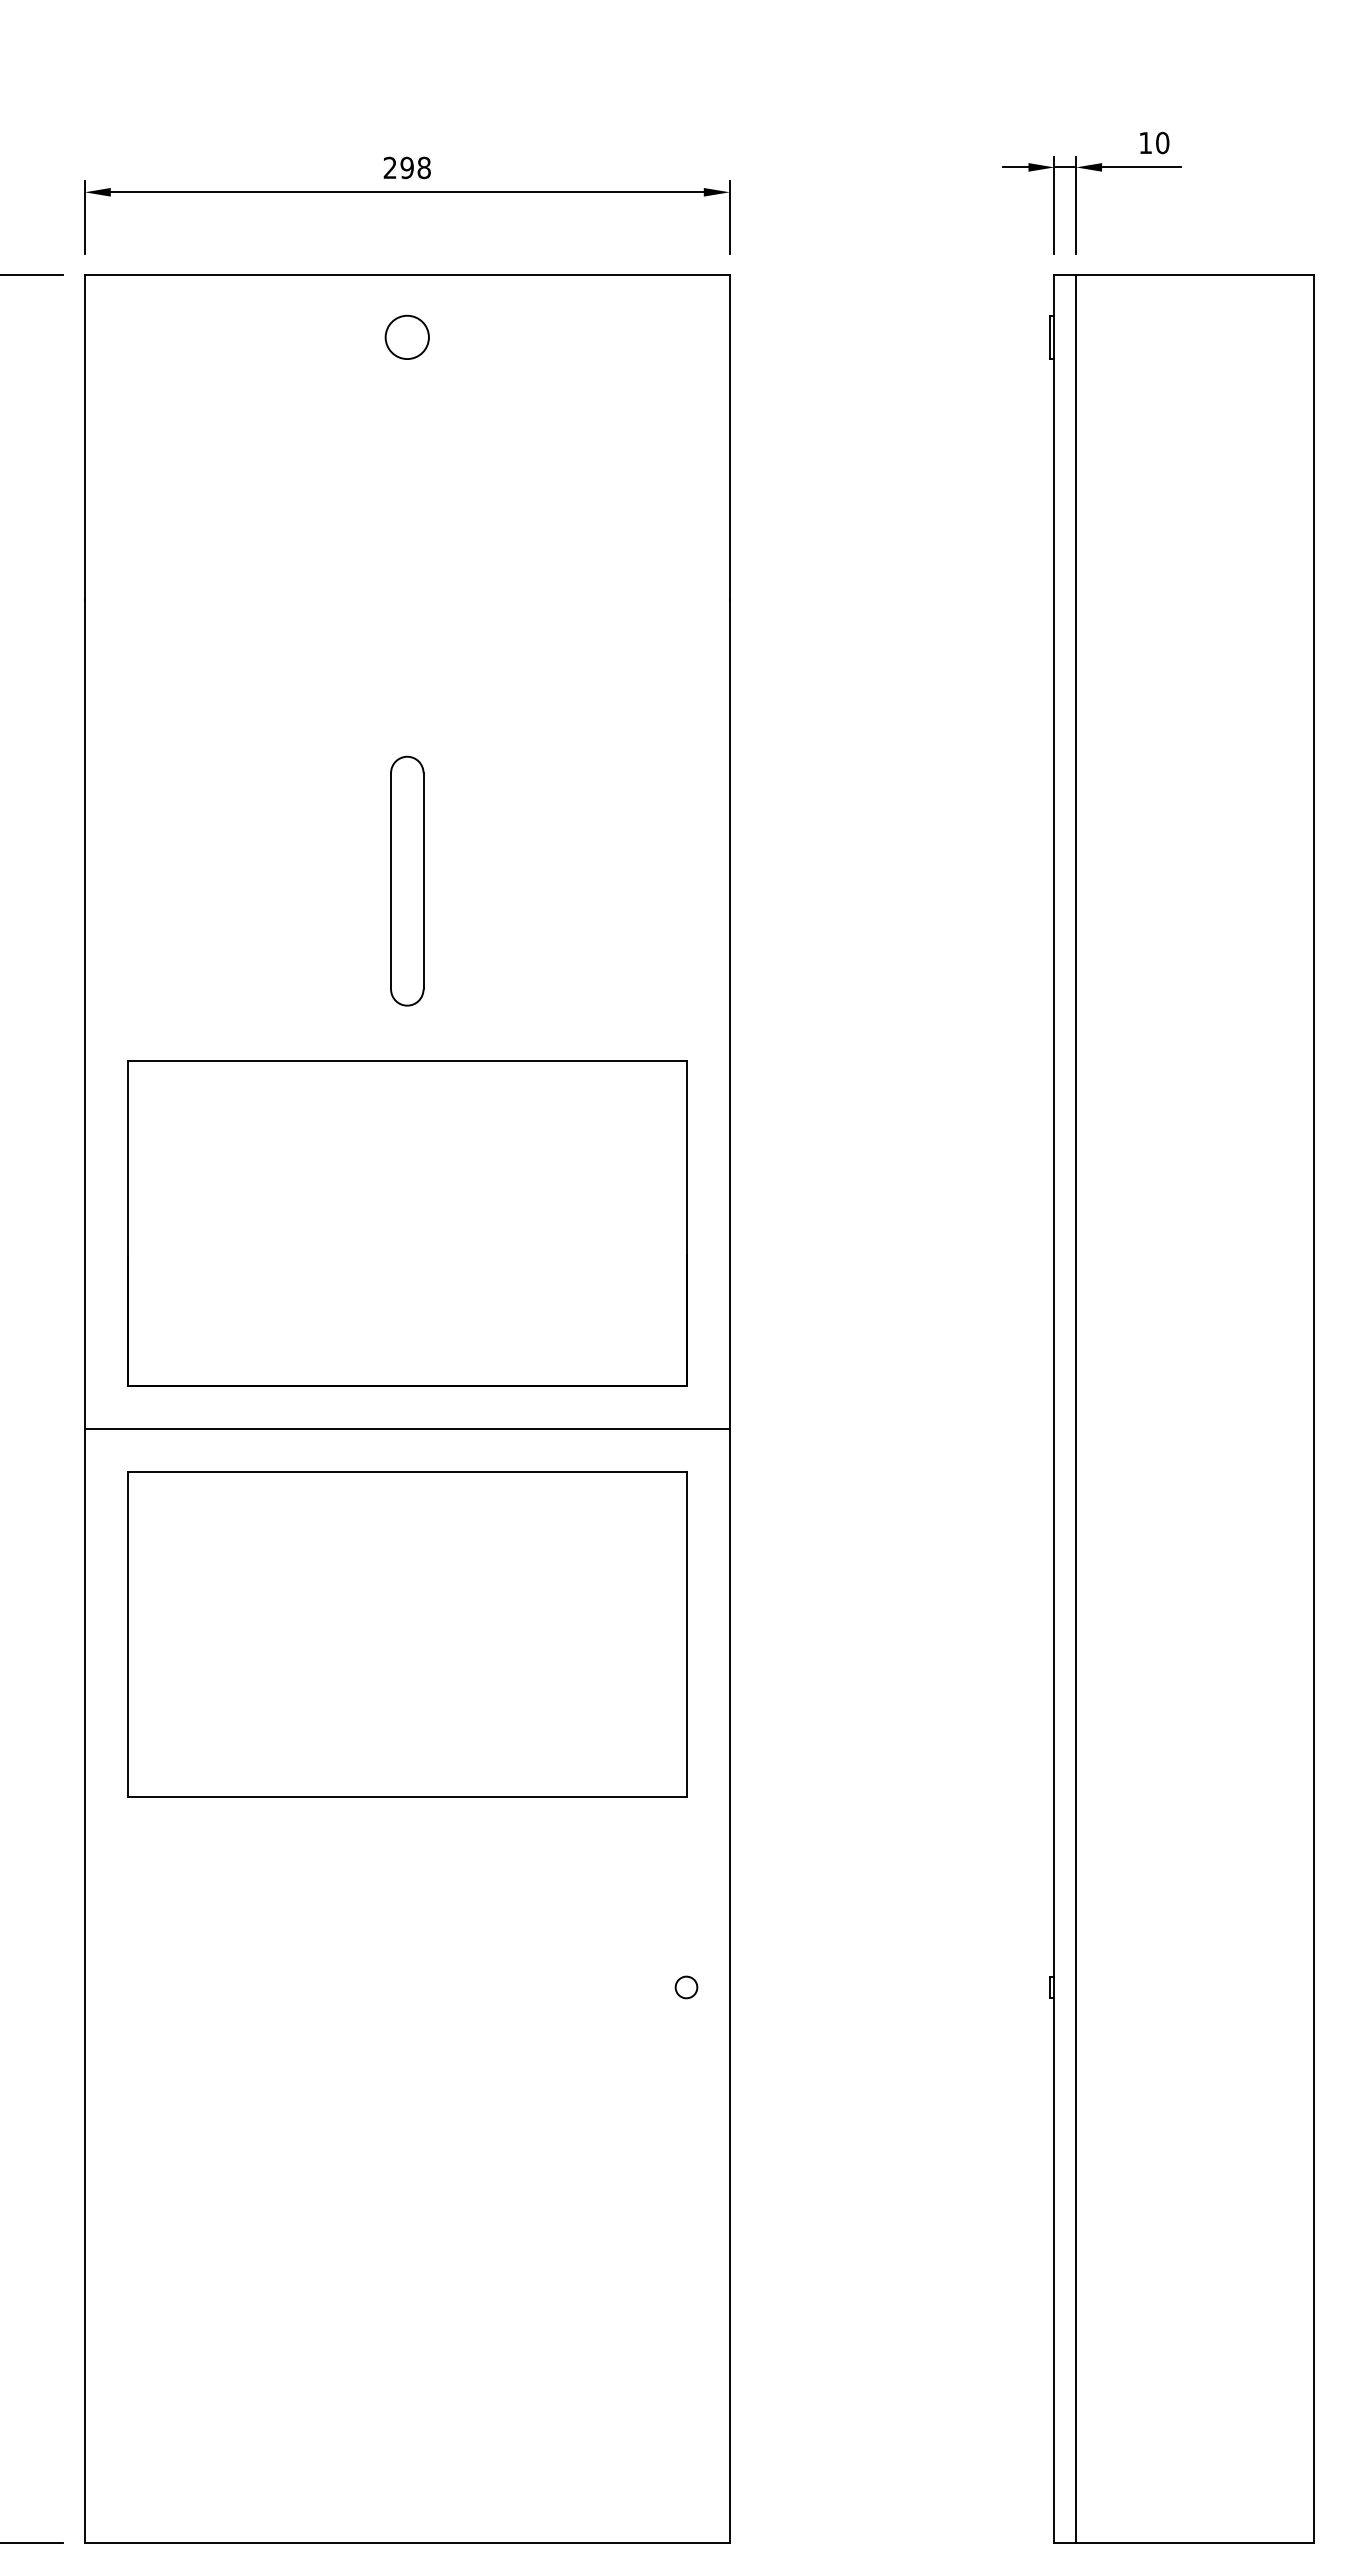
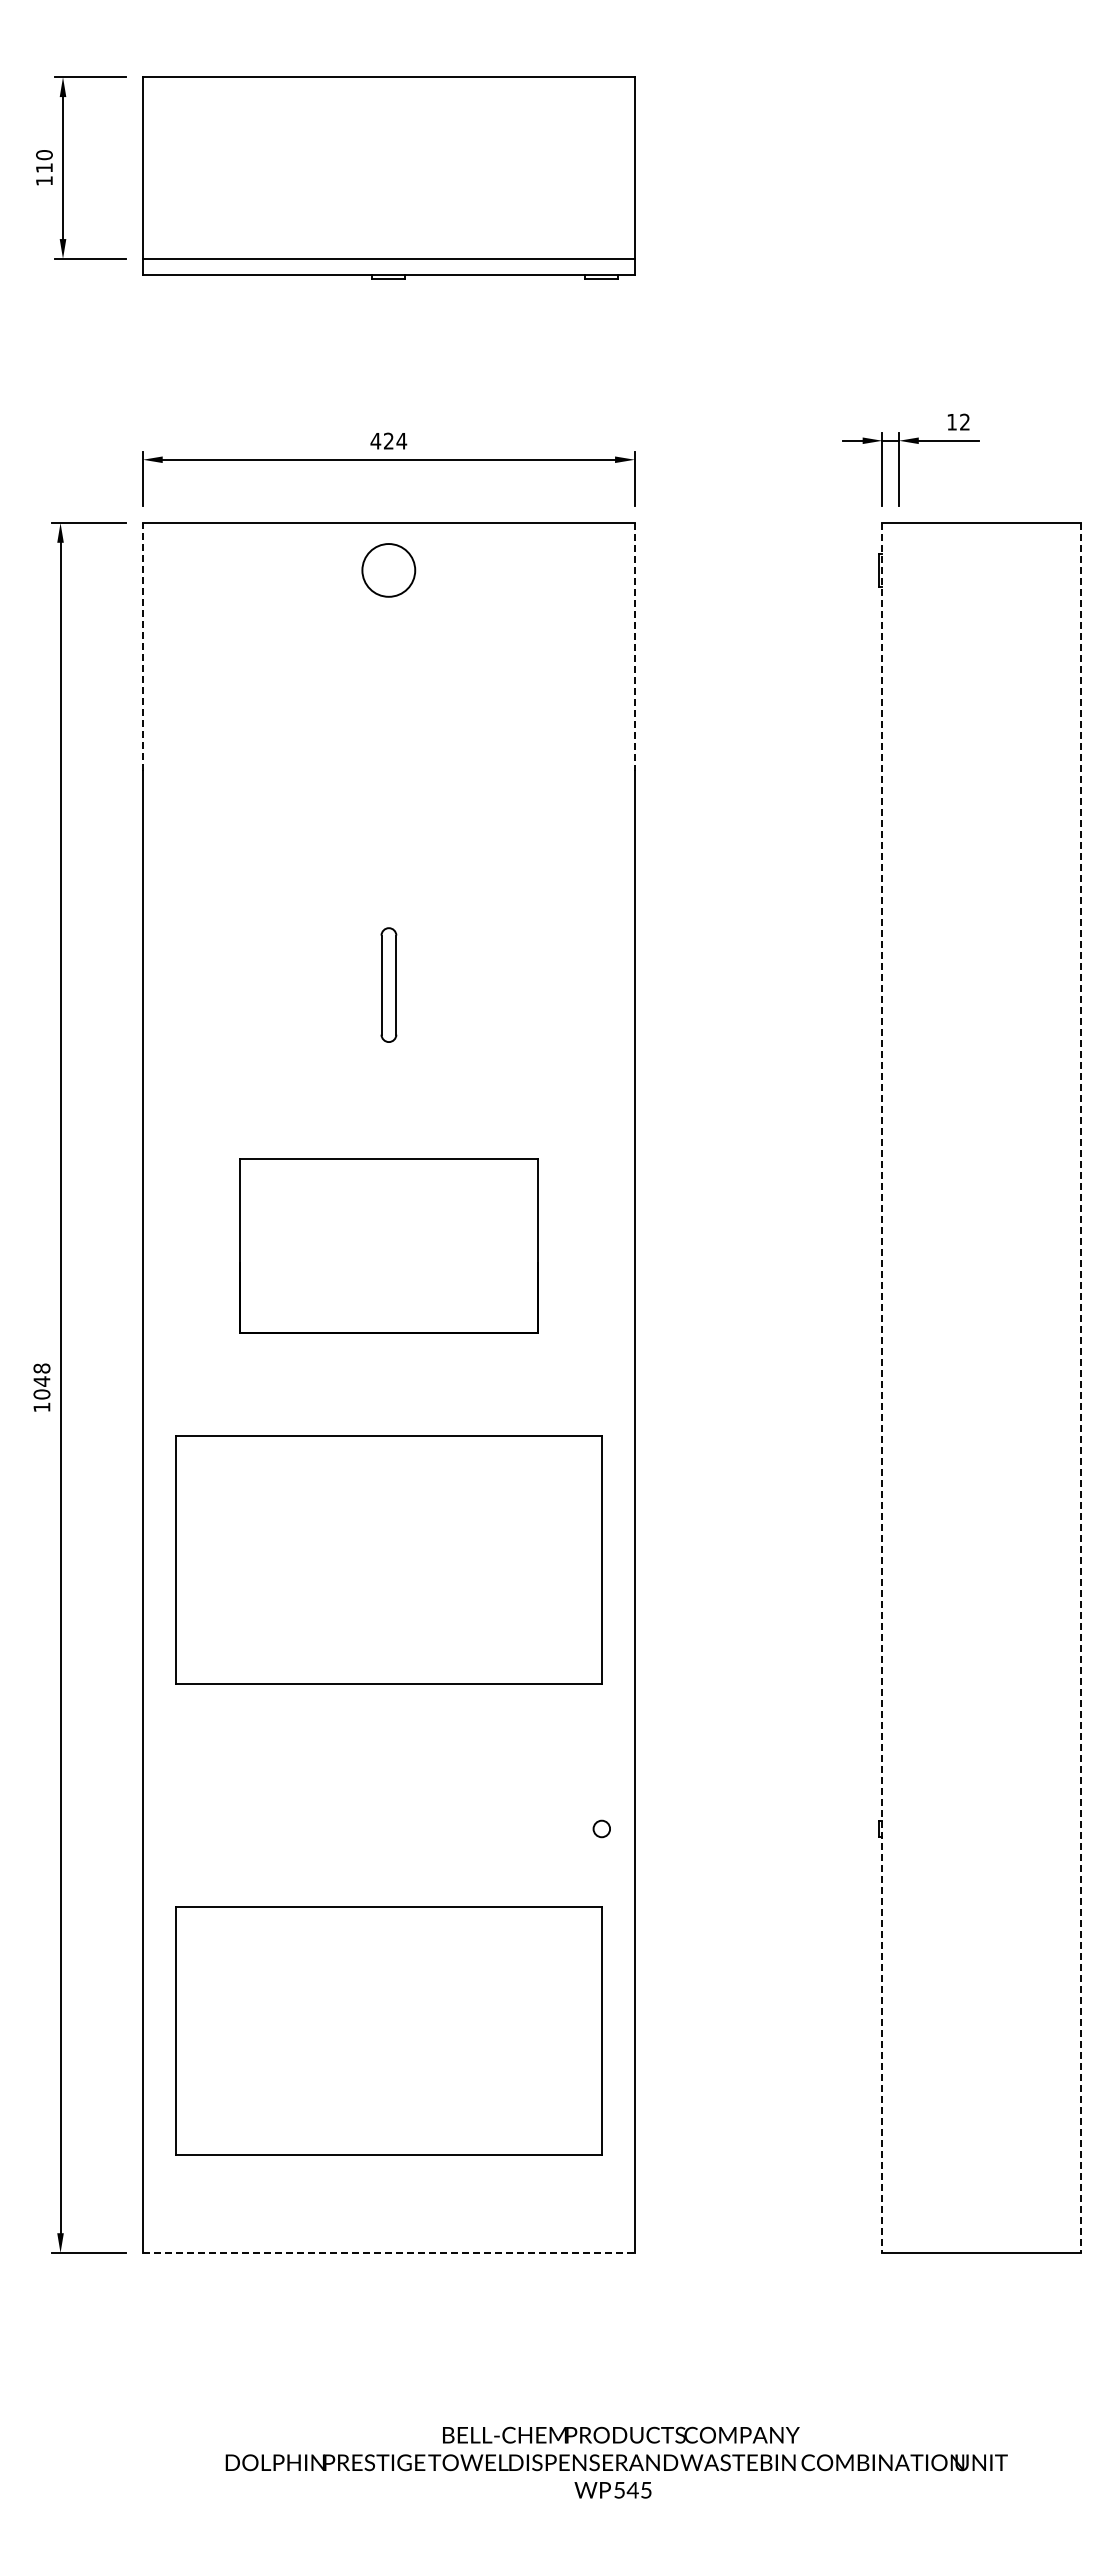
text: (1163, 142) -> (965, 421), 10 -> 12
text: (406, 167) -> (388, 440), 298 -> 424
circle: (406, 337) -> (388, 570), size x1.6
line: (84, 437) -> (142, 646), solid -> dashed
line: (729, 437) -> (634, 646), solid -> dashed
part: (406, 880) -> (388, 984), size x0.6
part: (406, 1222) -> (388, 1245), size x0.7
line: (1075, 1408) -> (898, 1387), removed
line: (1054, 1409) -> (882, 1388), solid -> dashed
line: (1314, 1409) -> (1080, 1388), solid -> dashed
line: (406, 1428) -> (388, 1402), removed
part: (406, 2251) -> (388, 2030), added
line: (406, 2544) -> (388, 2253), solid -> dashed

